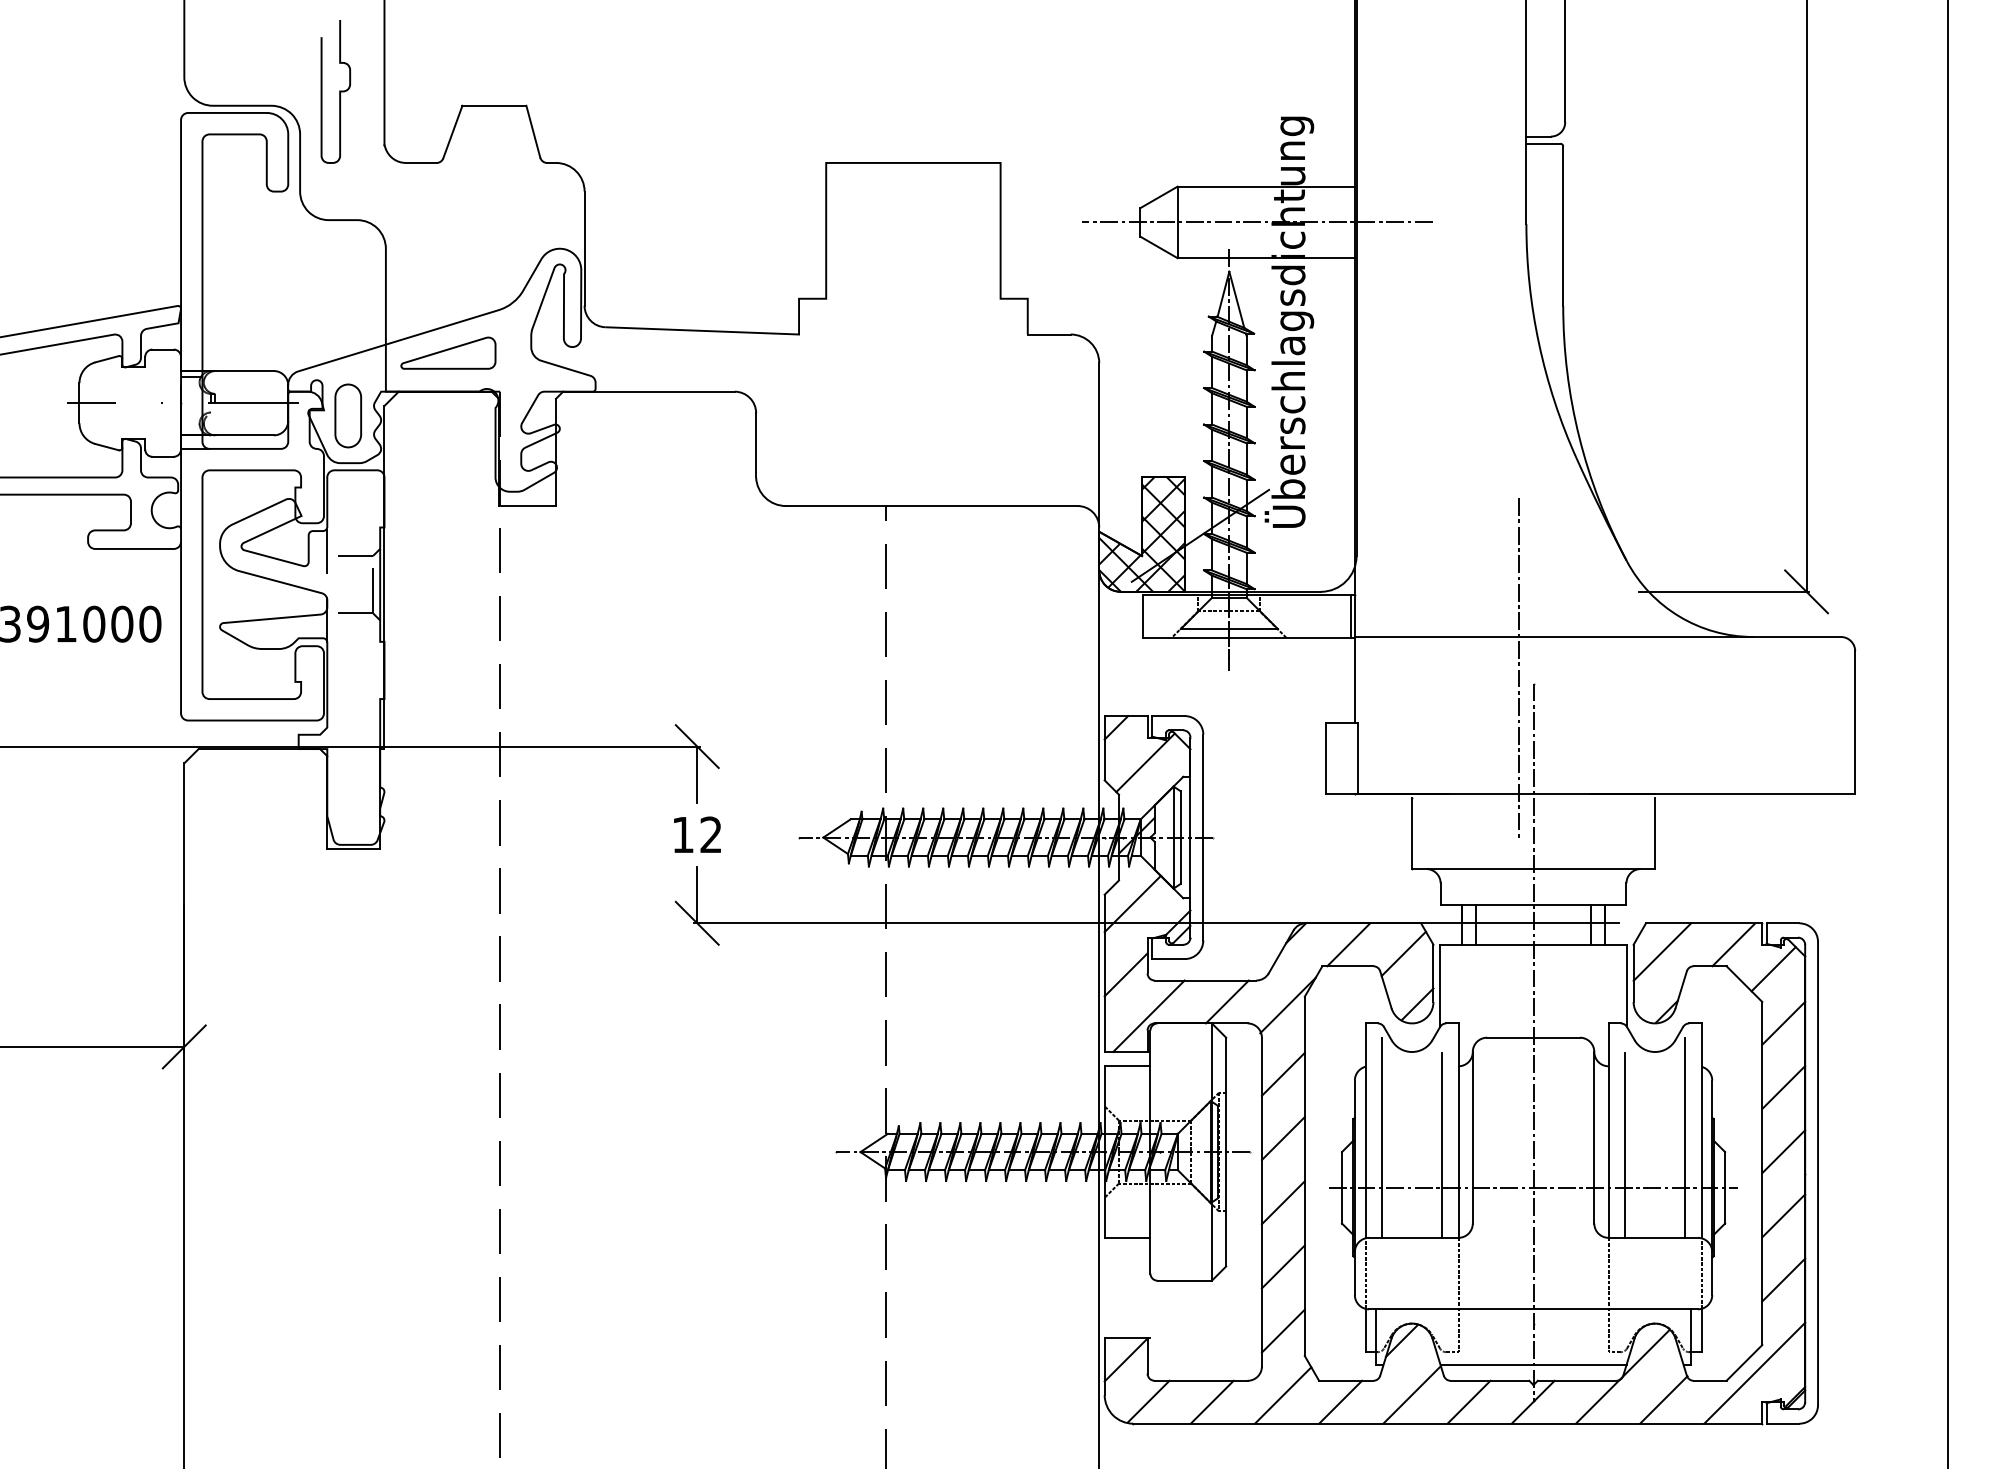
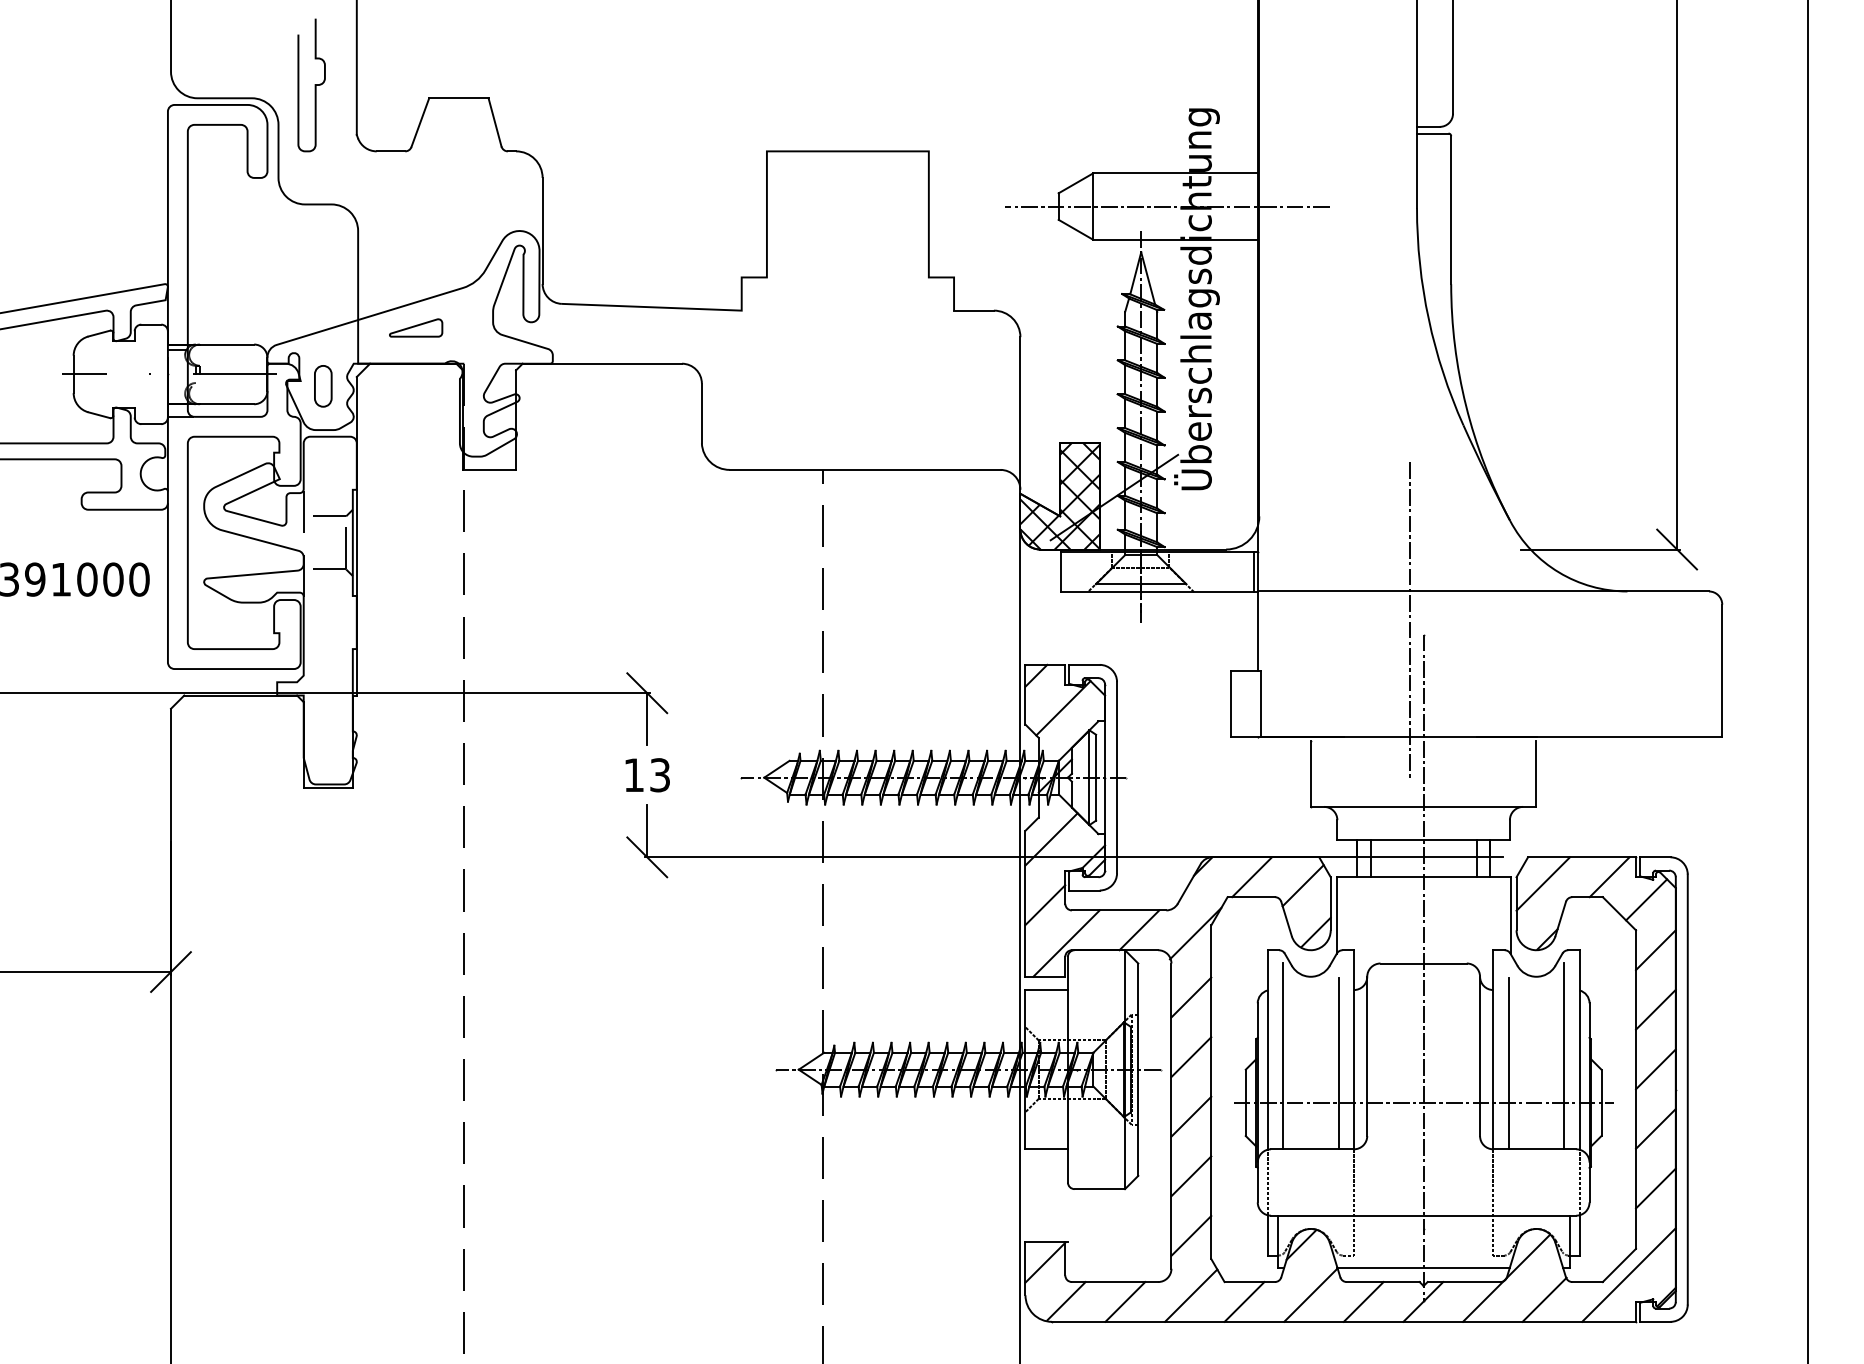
part: (447, 352) -> (415, 327), size x0.6
part: (348, 416) -> (323, 386), size x0.7
text: (710, 835) -> (659, 775), 12 -> 13

